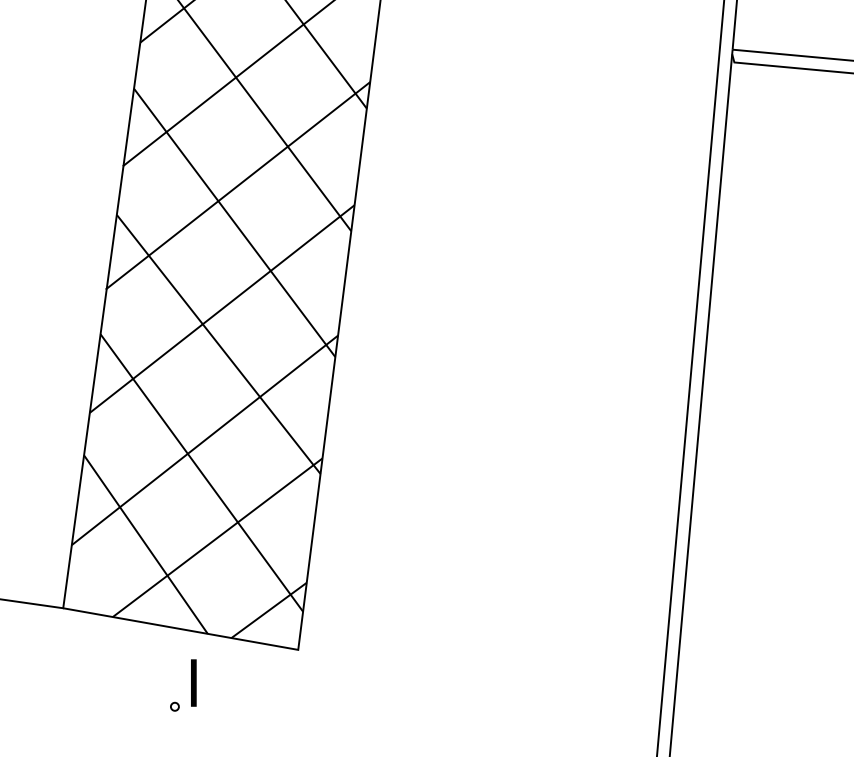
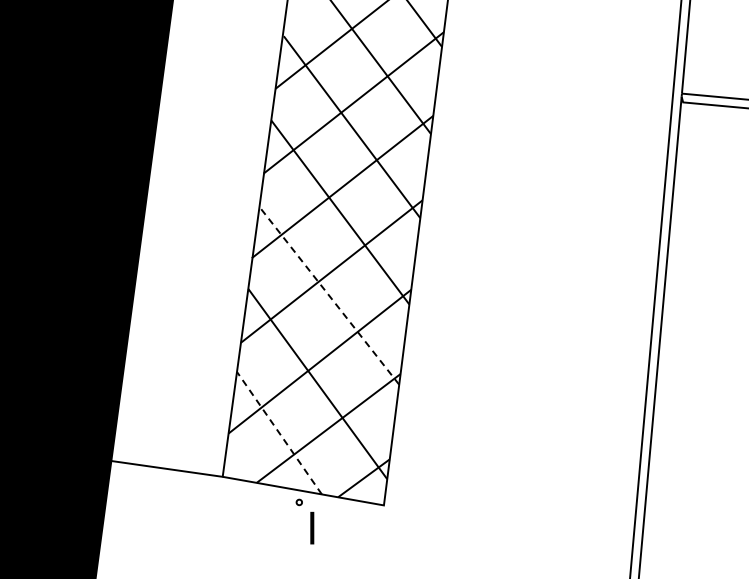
line: (218, 343) -> (329, 295), solid -> dashed
line: (146, 545) -> (279, 433), solid -> dashed
part: (173, 706) -> (298, 502), moved

